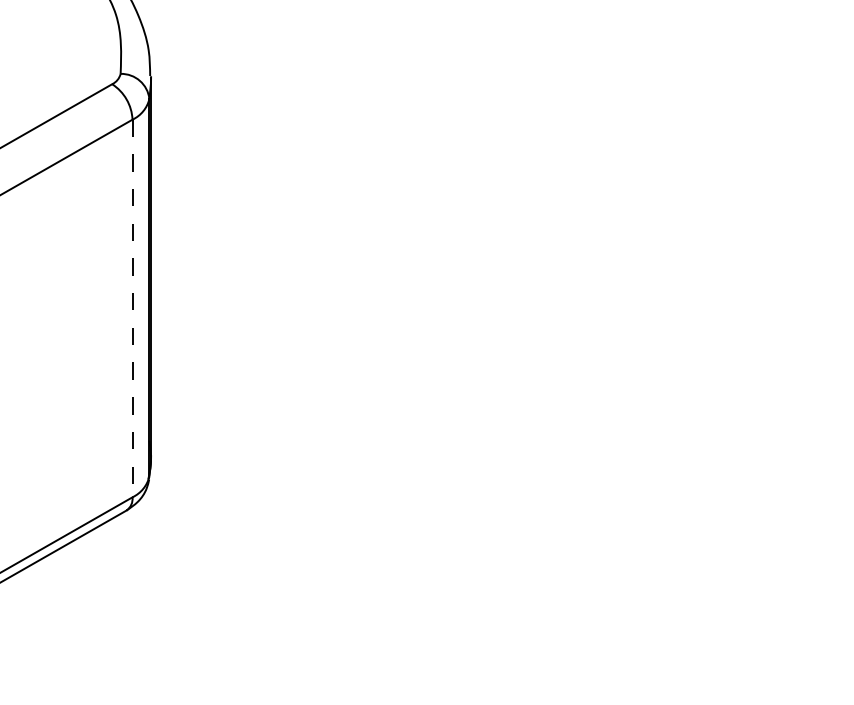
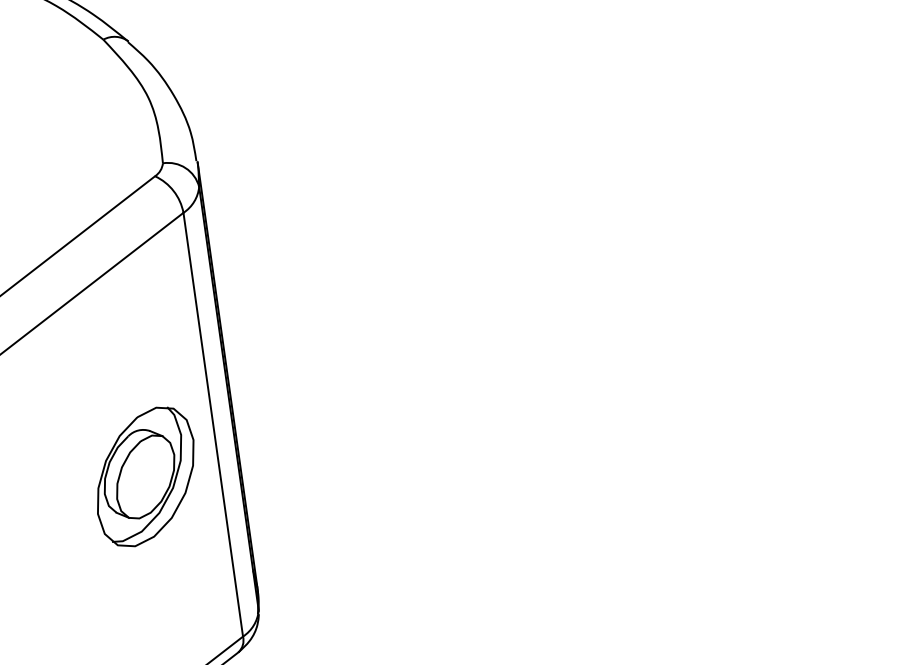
line: (132, 308) -> (213, 424), dashed -> solid
part: (67, 345) -> (146, 476), added

